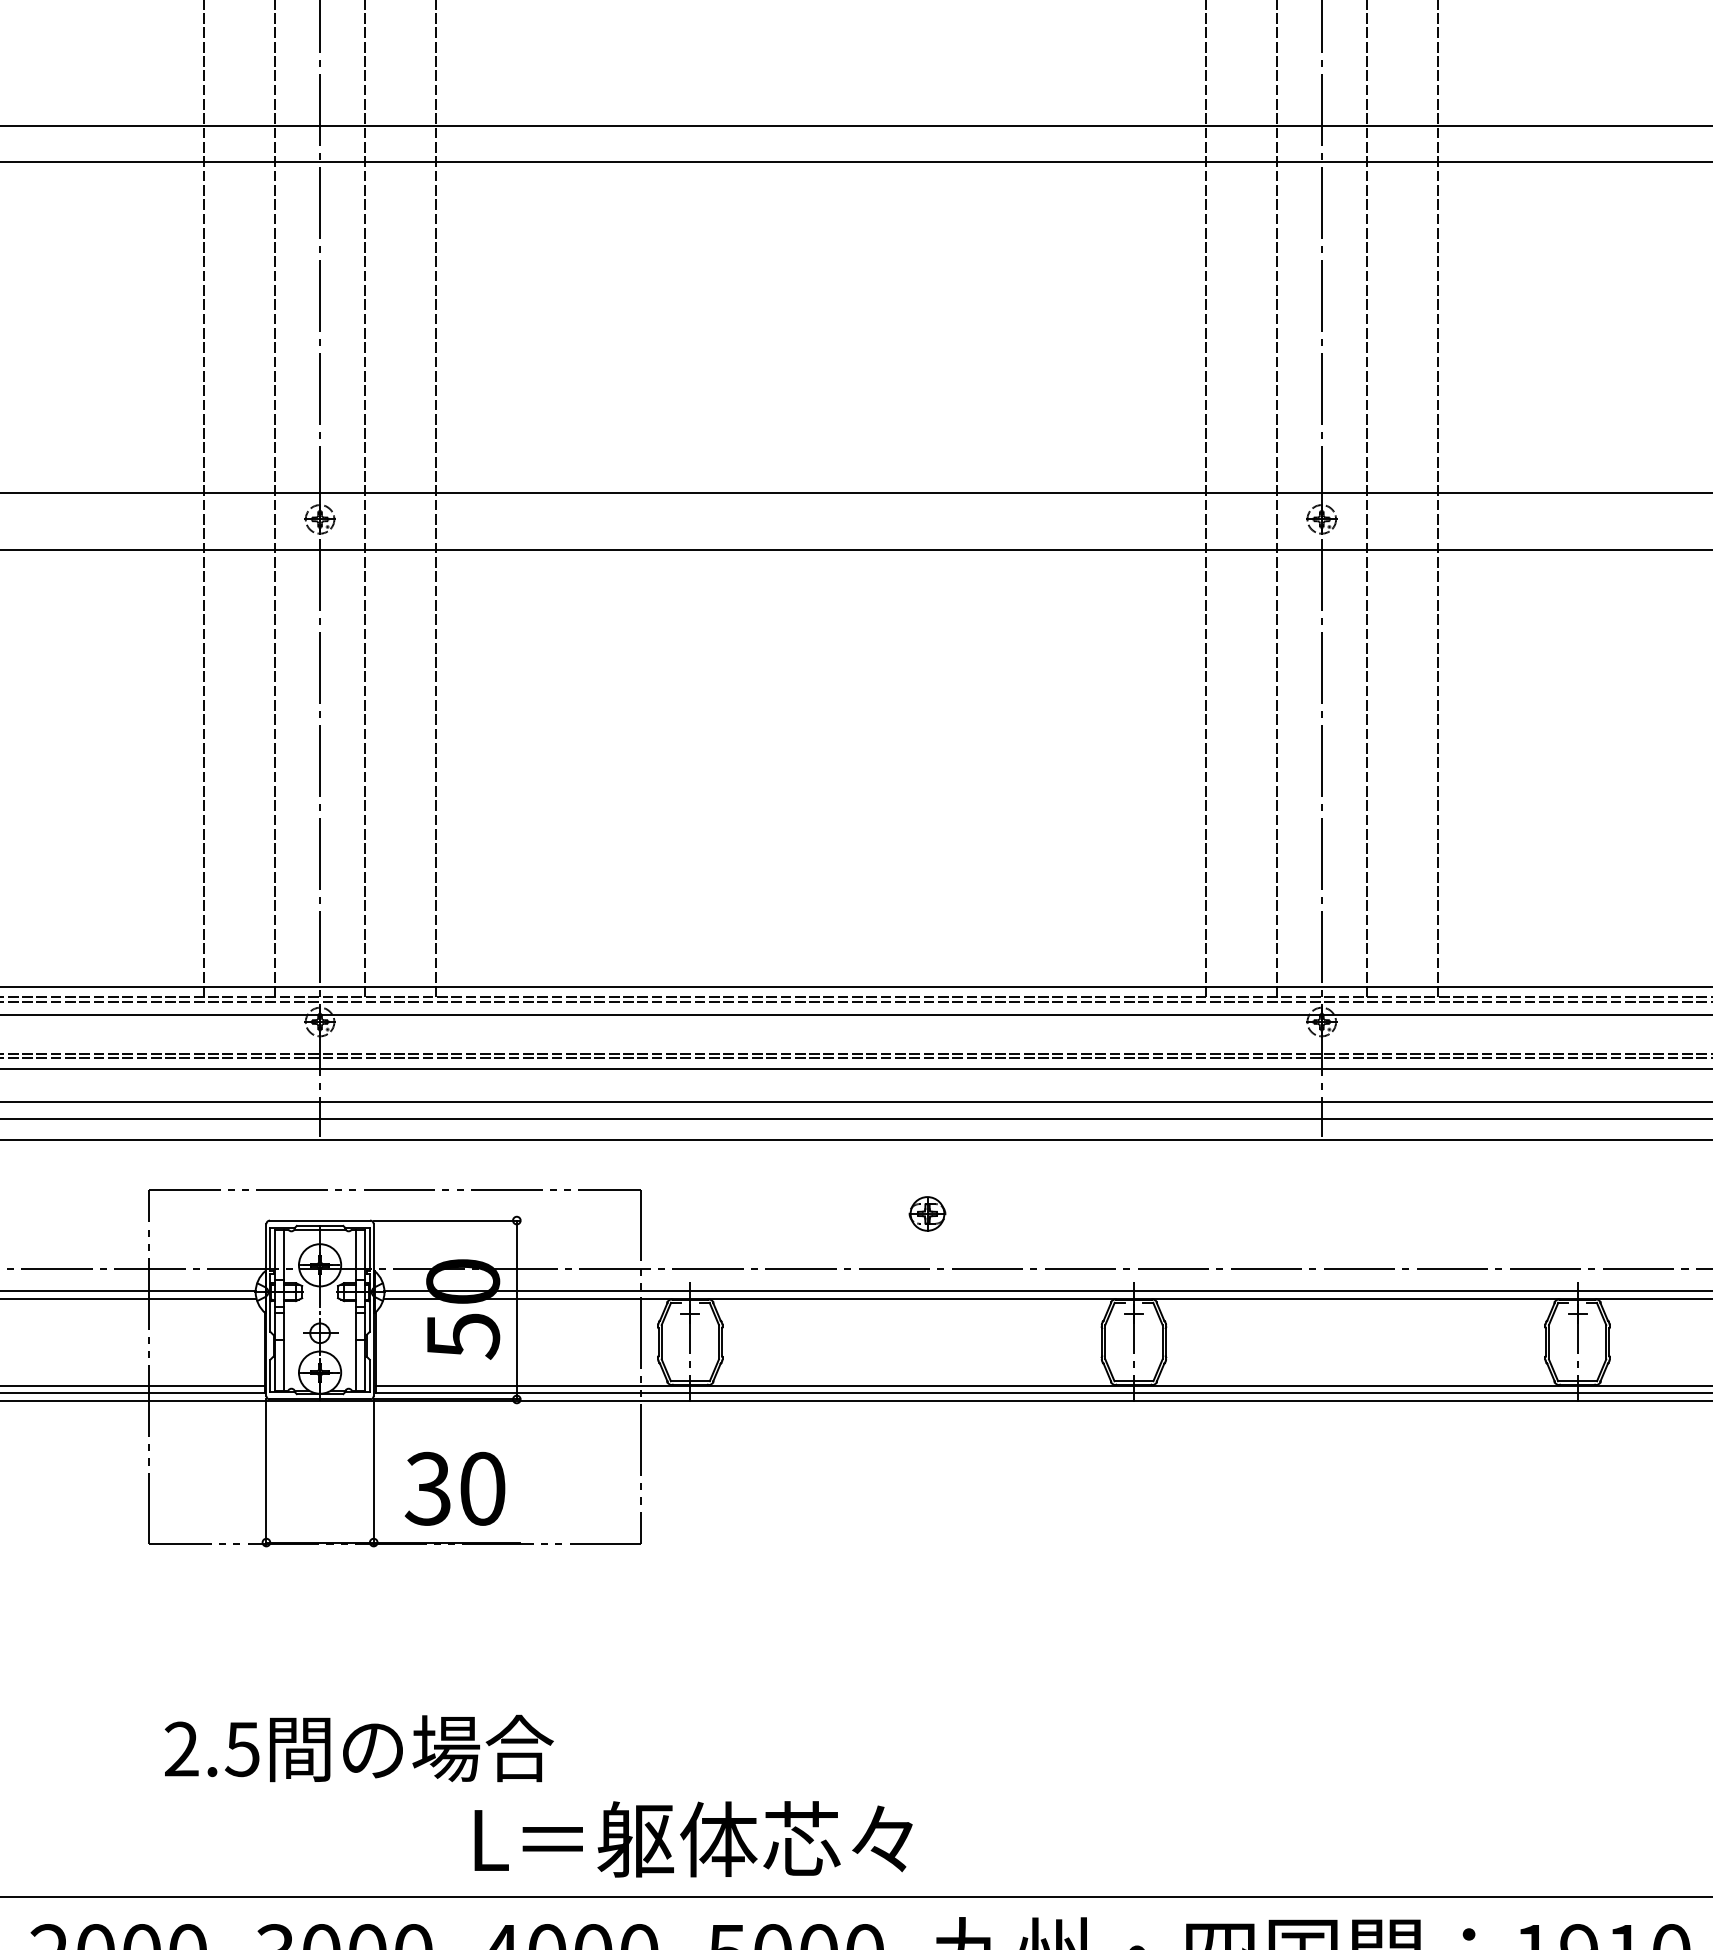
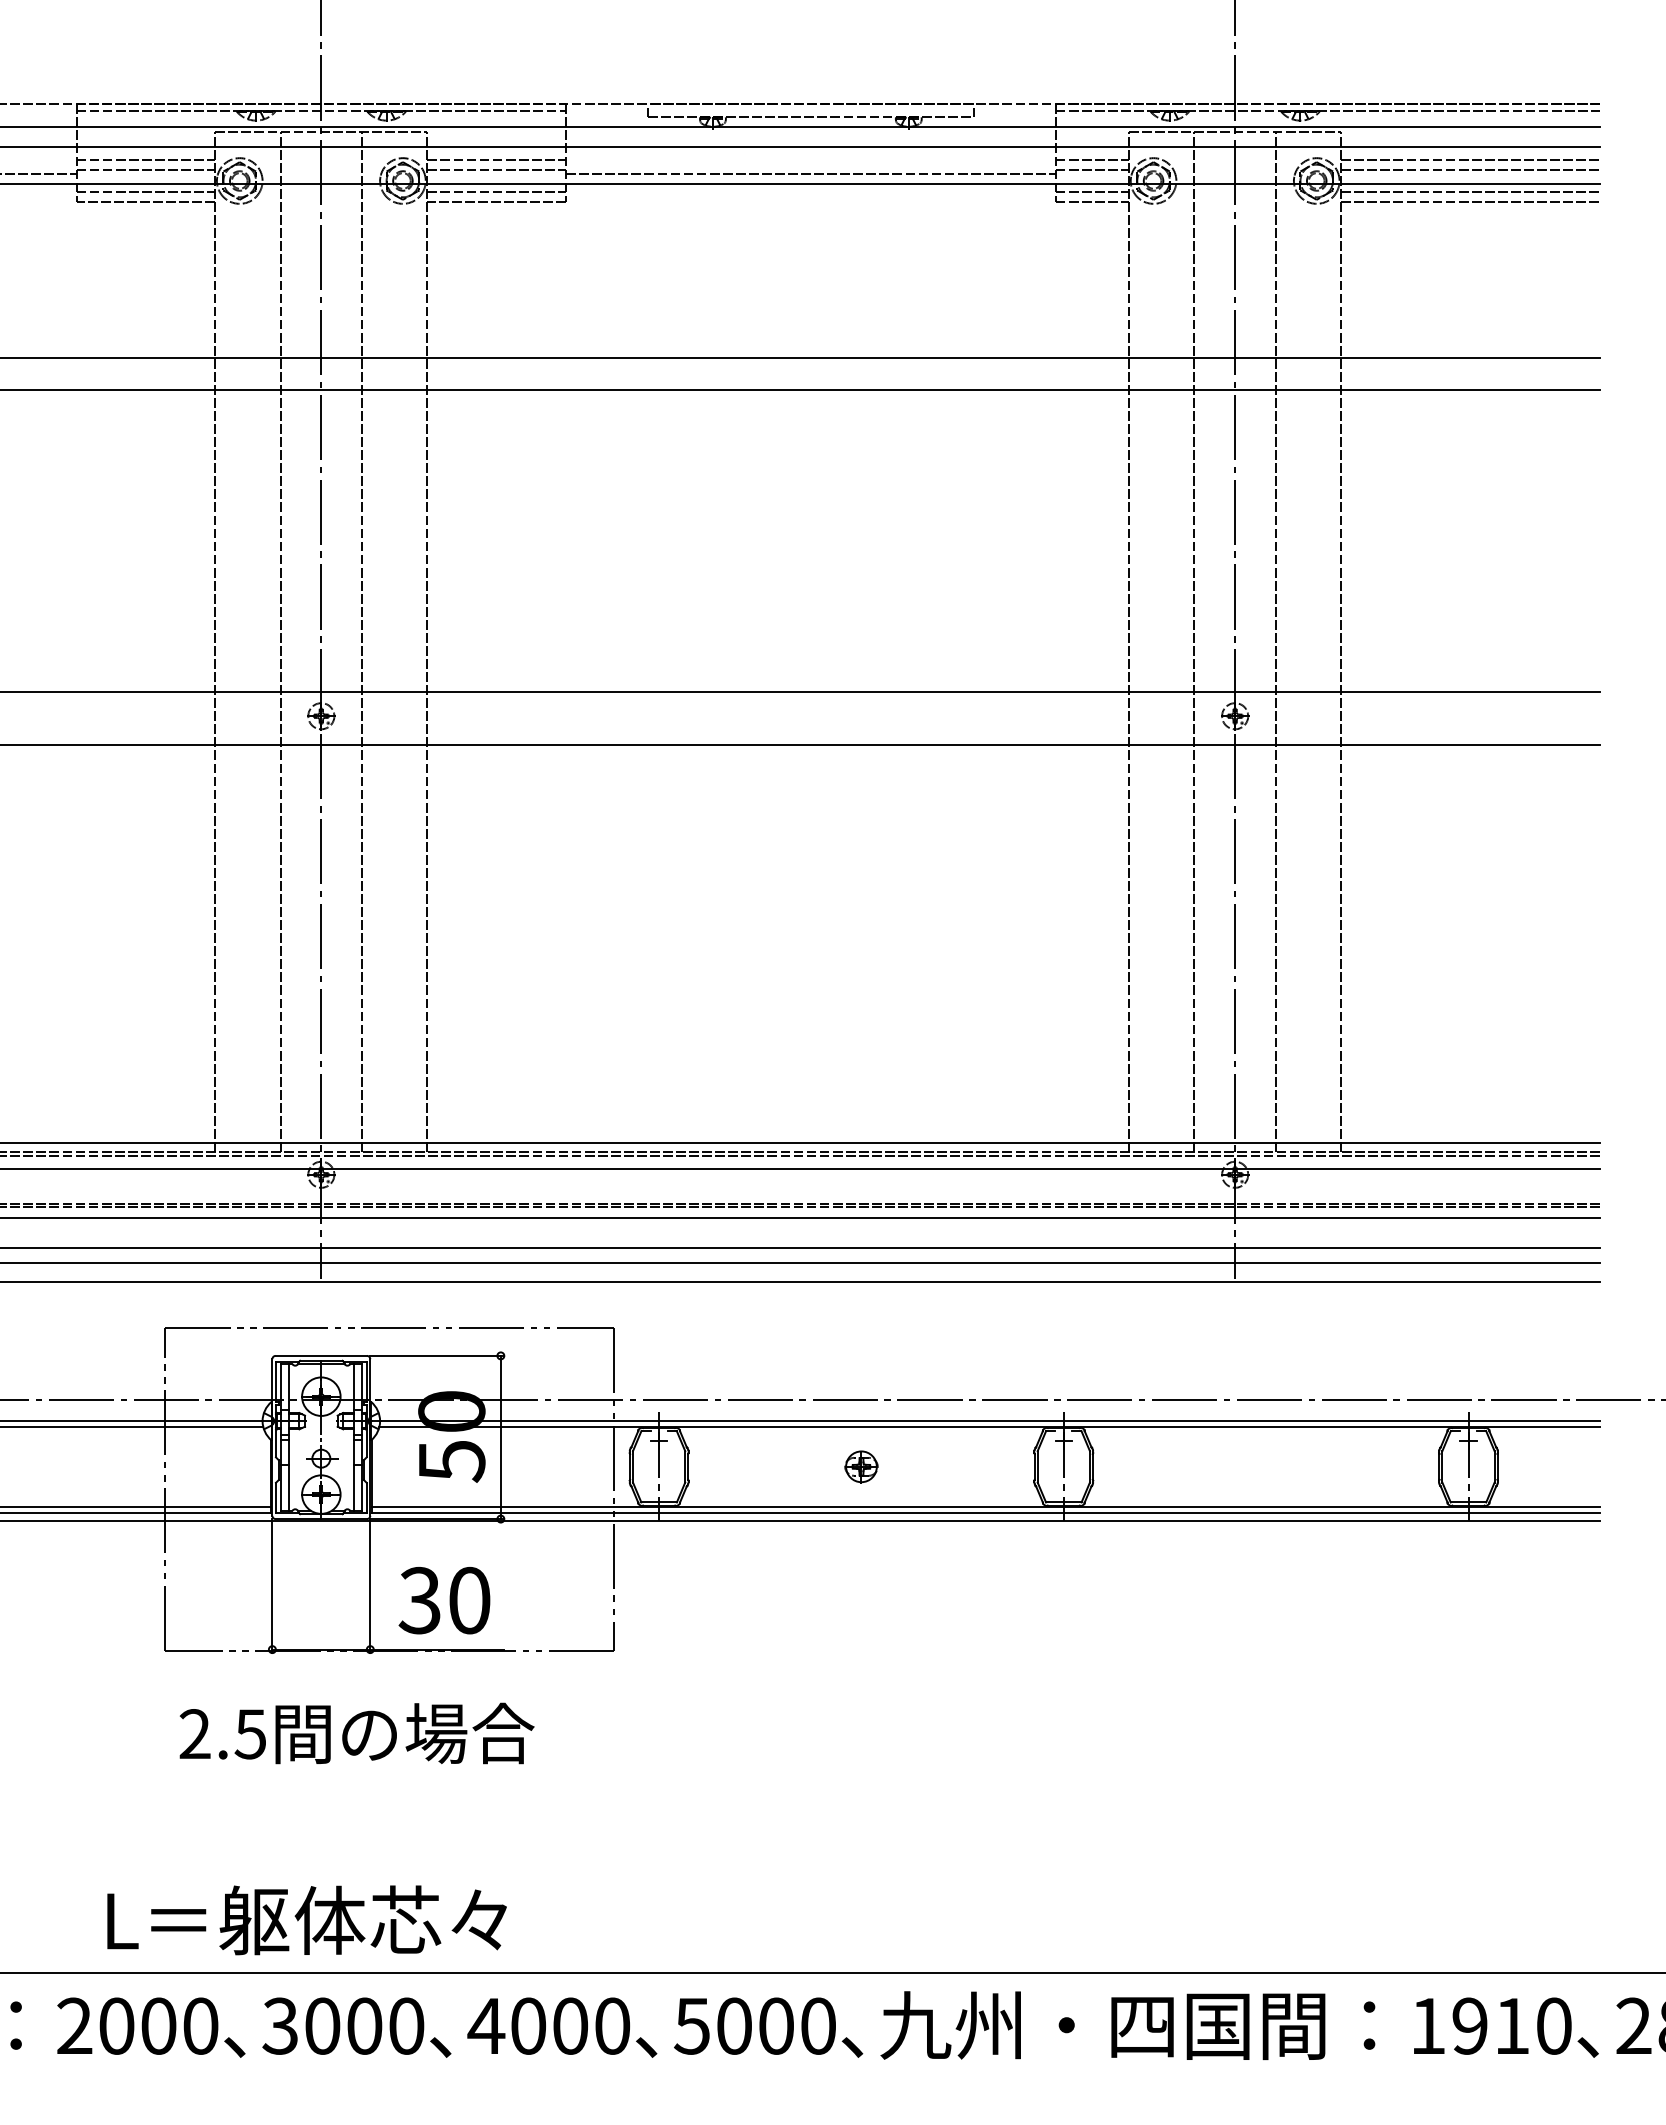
part: (927, 1213) -> (861, 1466), moved
text: (358, 1748) -> (356, 1733), moved
text: (692, 1839) -> (306, 1920), moved

